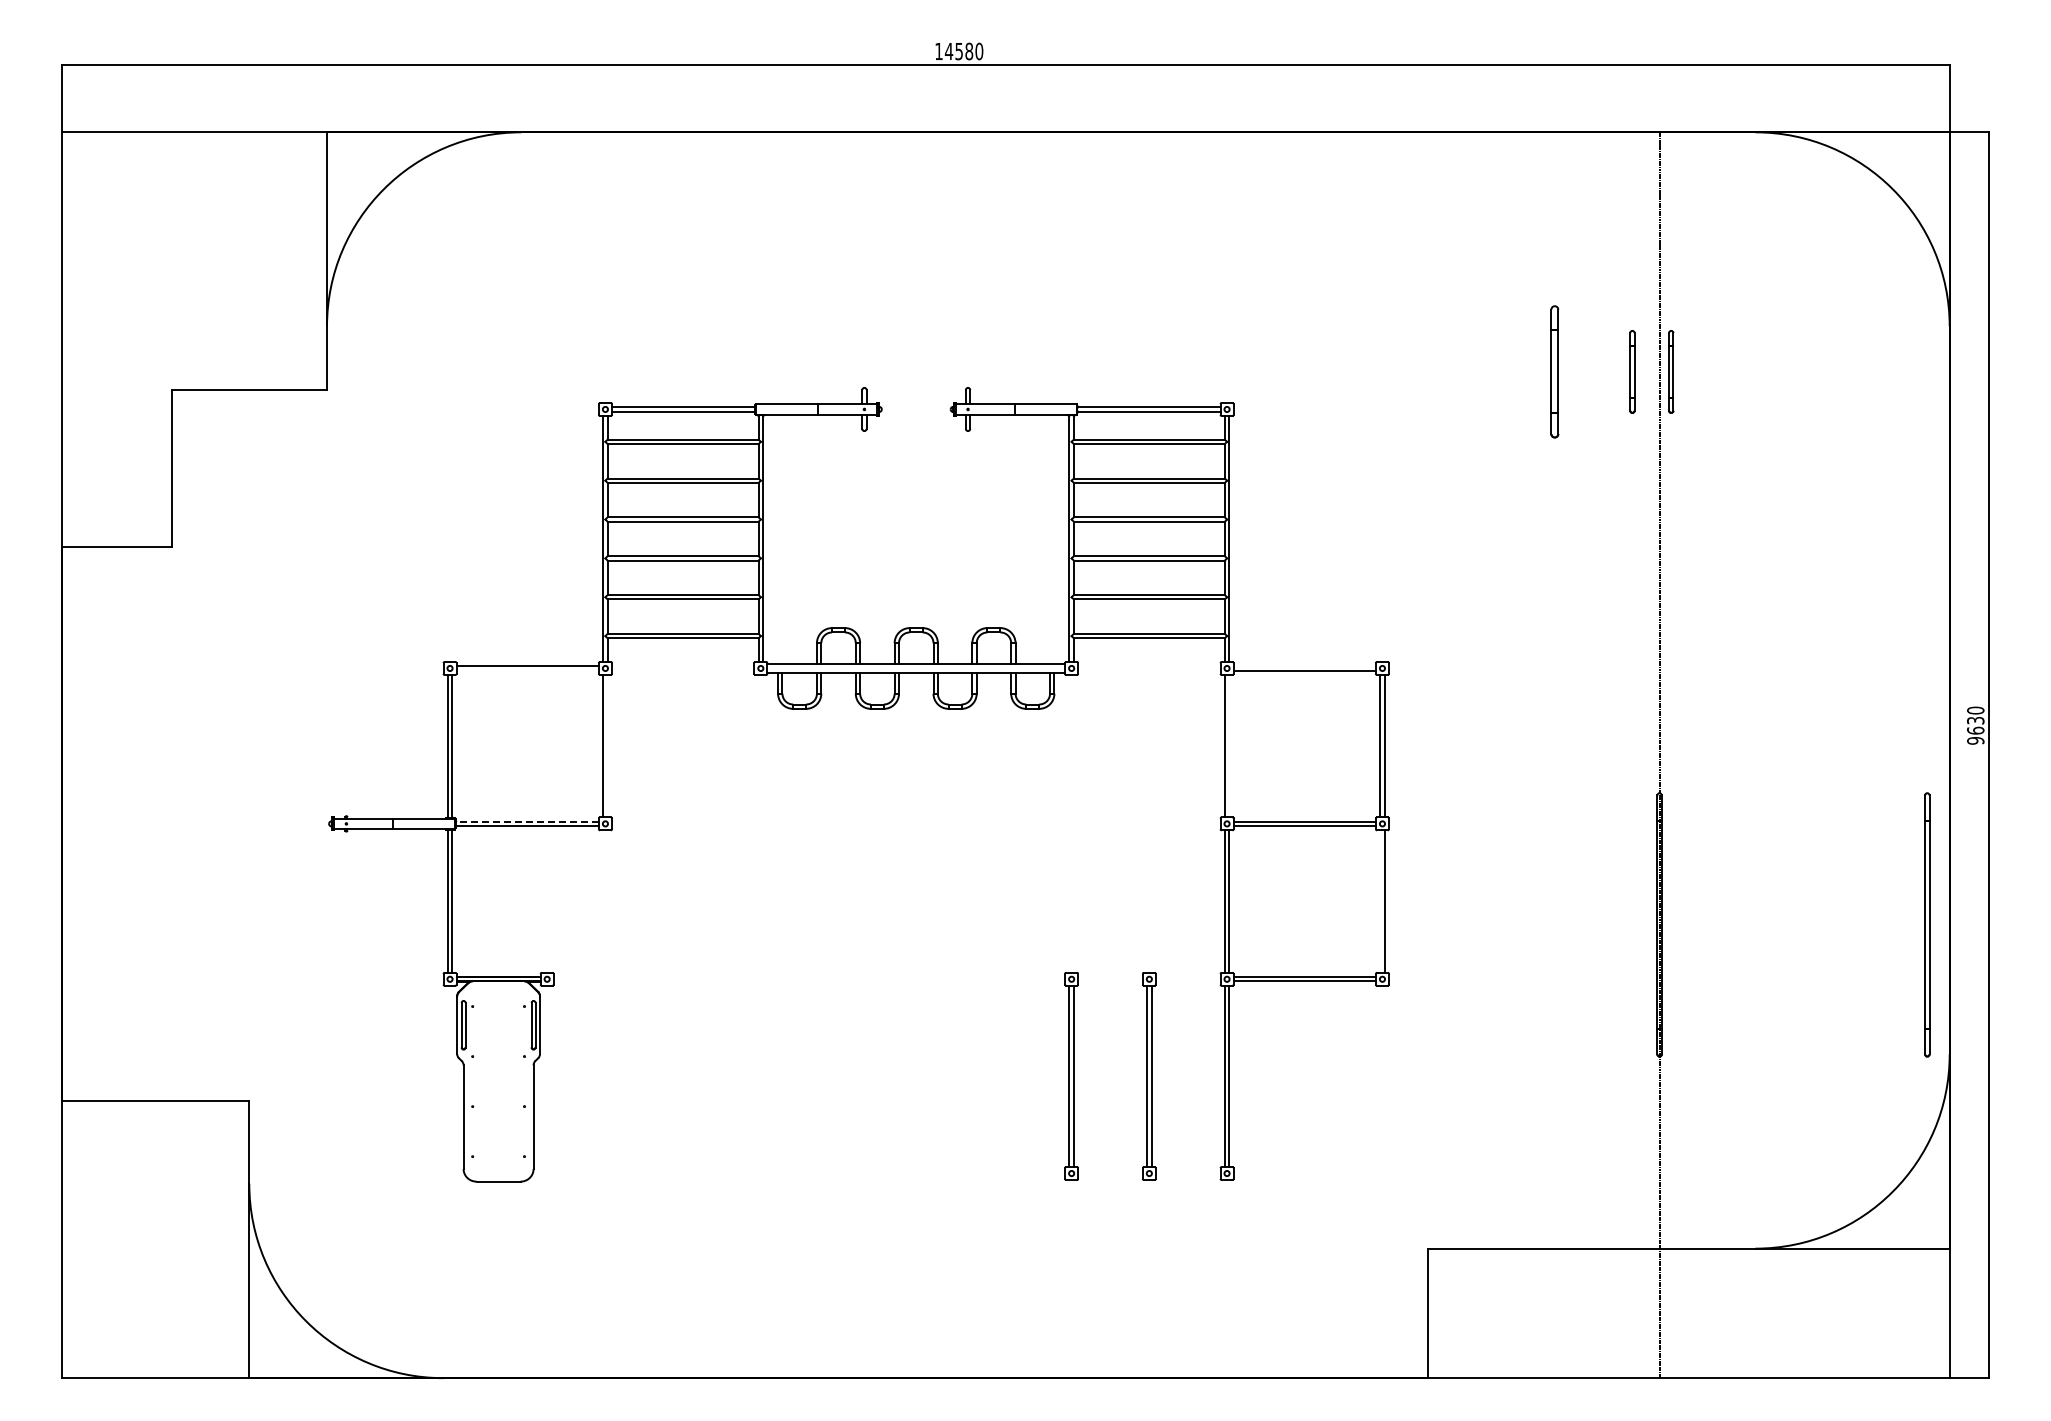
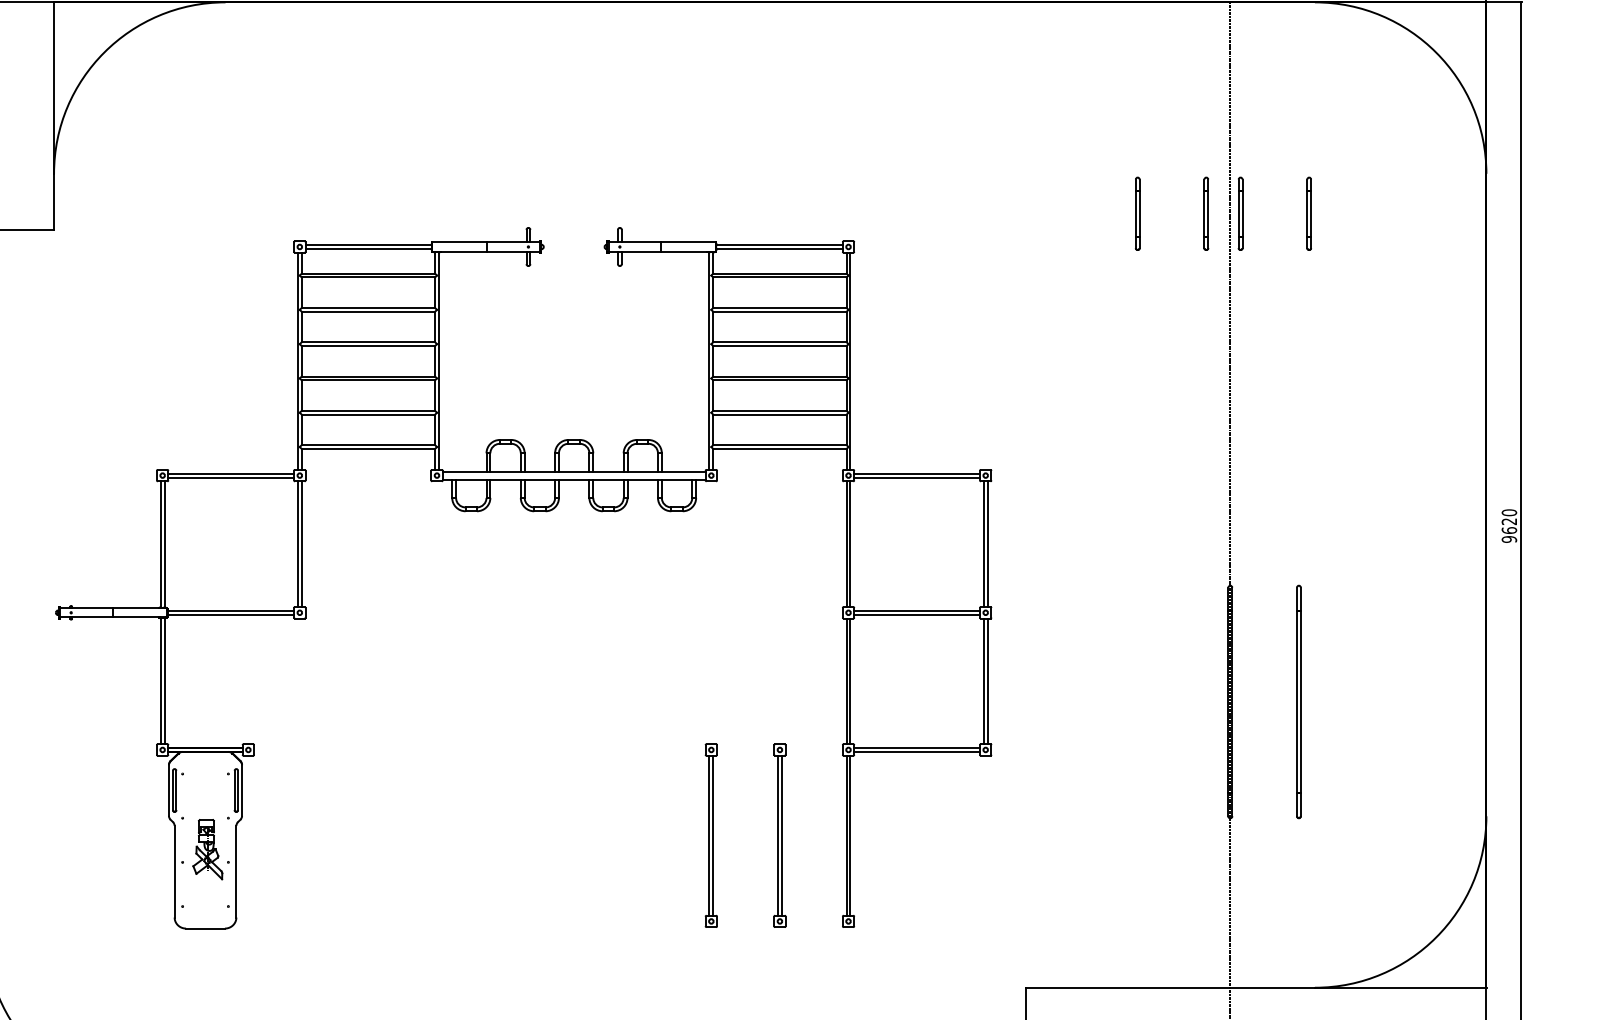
part: (1554, 371) -> (1137, 213), size x0.62
part: (1748, 371) -> (1308, 213), added
line: (1304, 666) -> (916, 473), added
line: (527, 670) -> (231, 477), added
text: (1975, 720) -> (1509, 521), 9630 -> 9620
line: (607, 745) -> (301, 543), added
line: (1229, 745) -> (850, 543), added
line: (527, 821) -> (231, 610), dashed -> solid
line: (1380, 901) -> (983, 681), added
part: (1927, 924) -> (1299, 701), moved
part: (500, 1091) -> (207, 849), added

